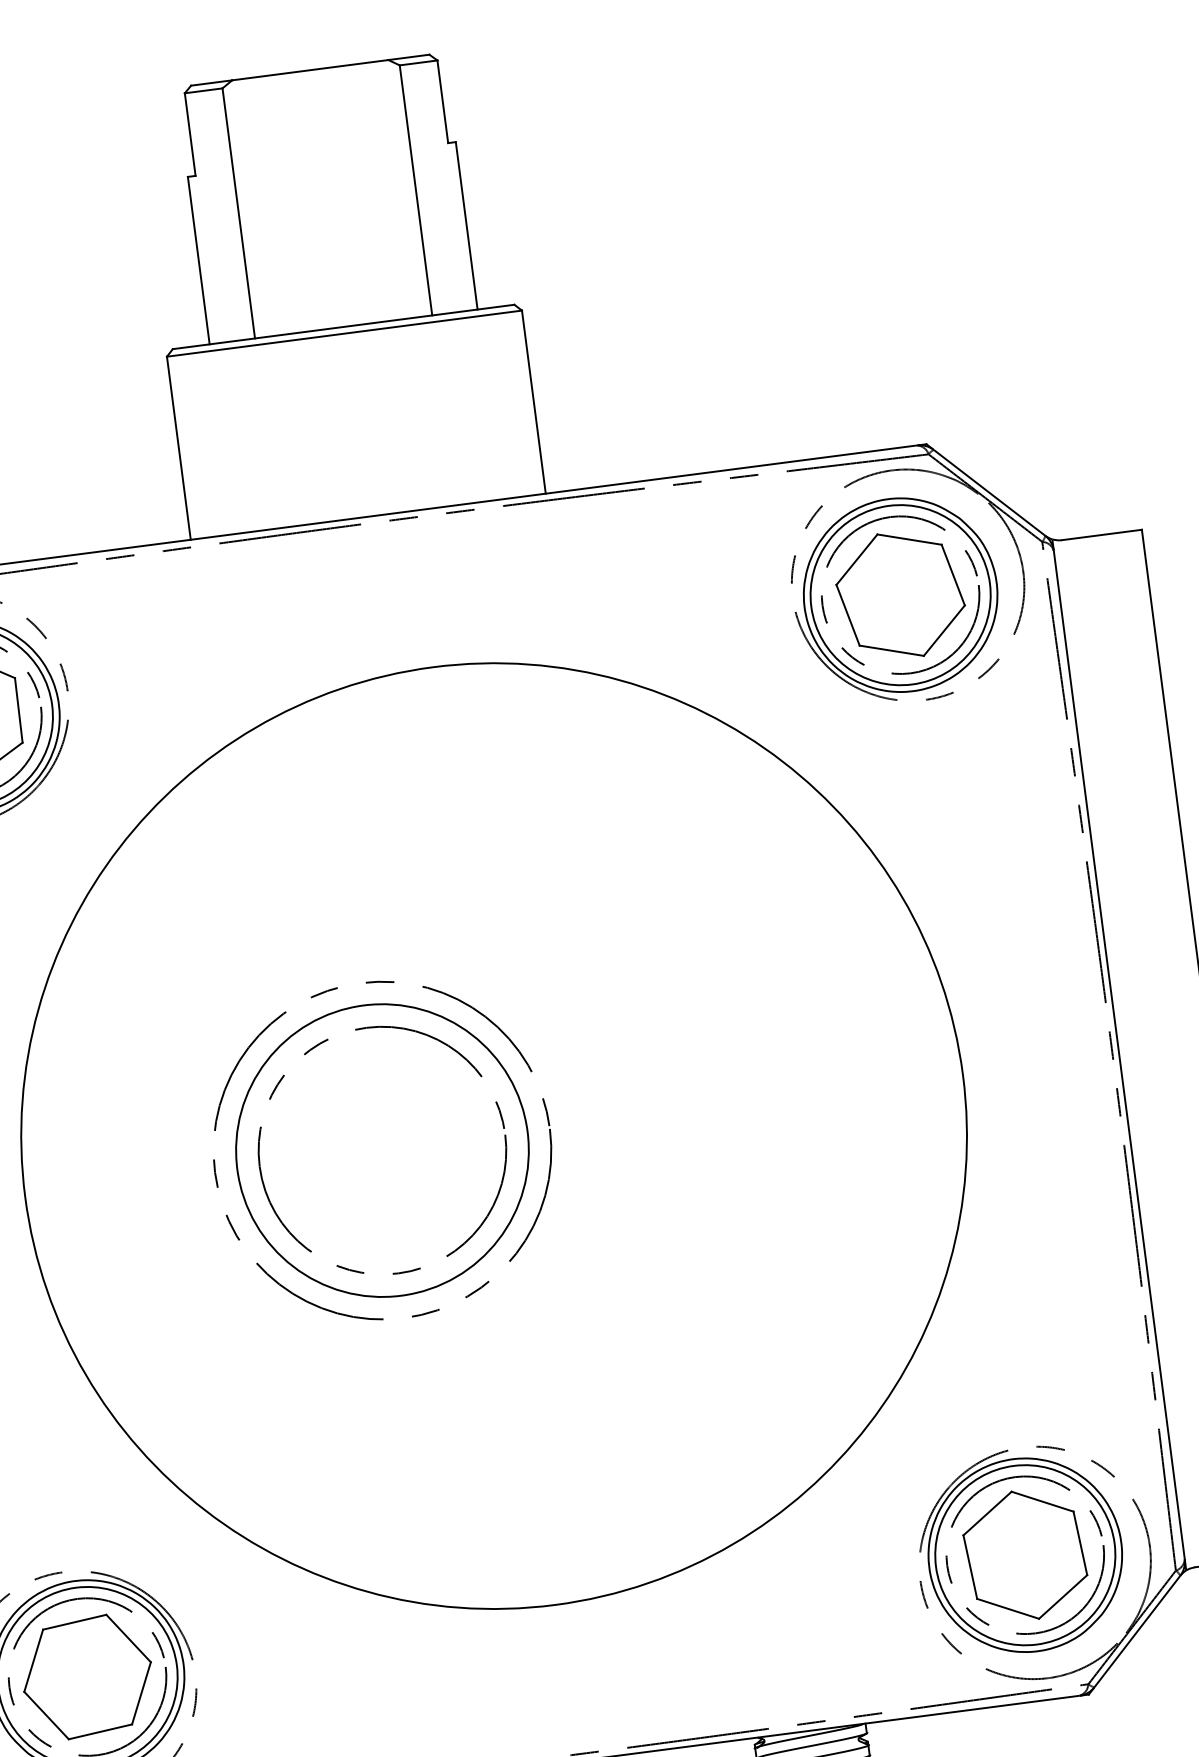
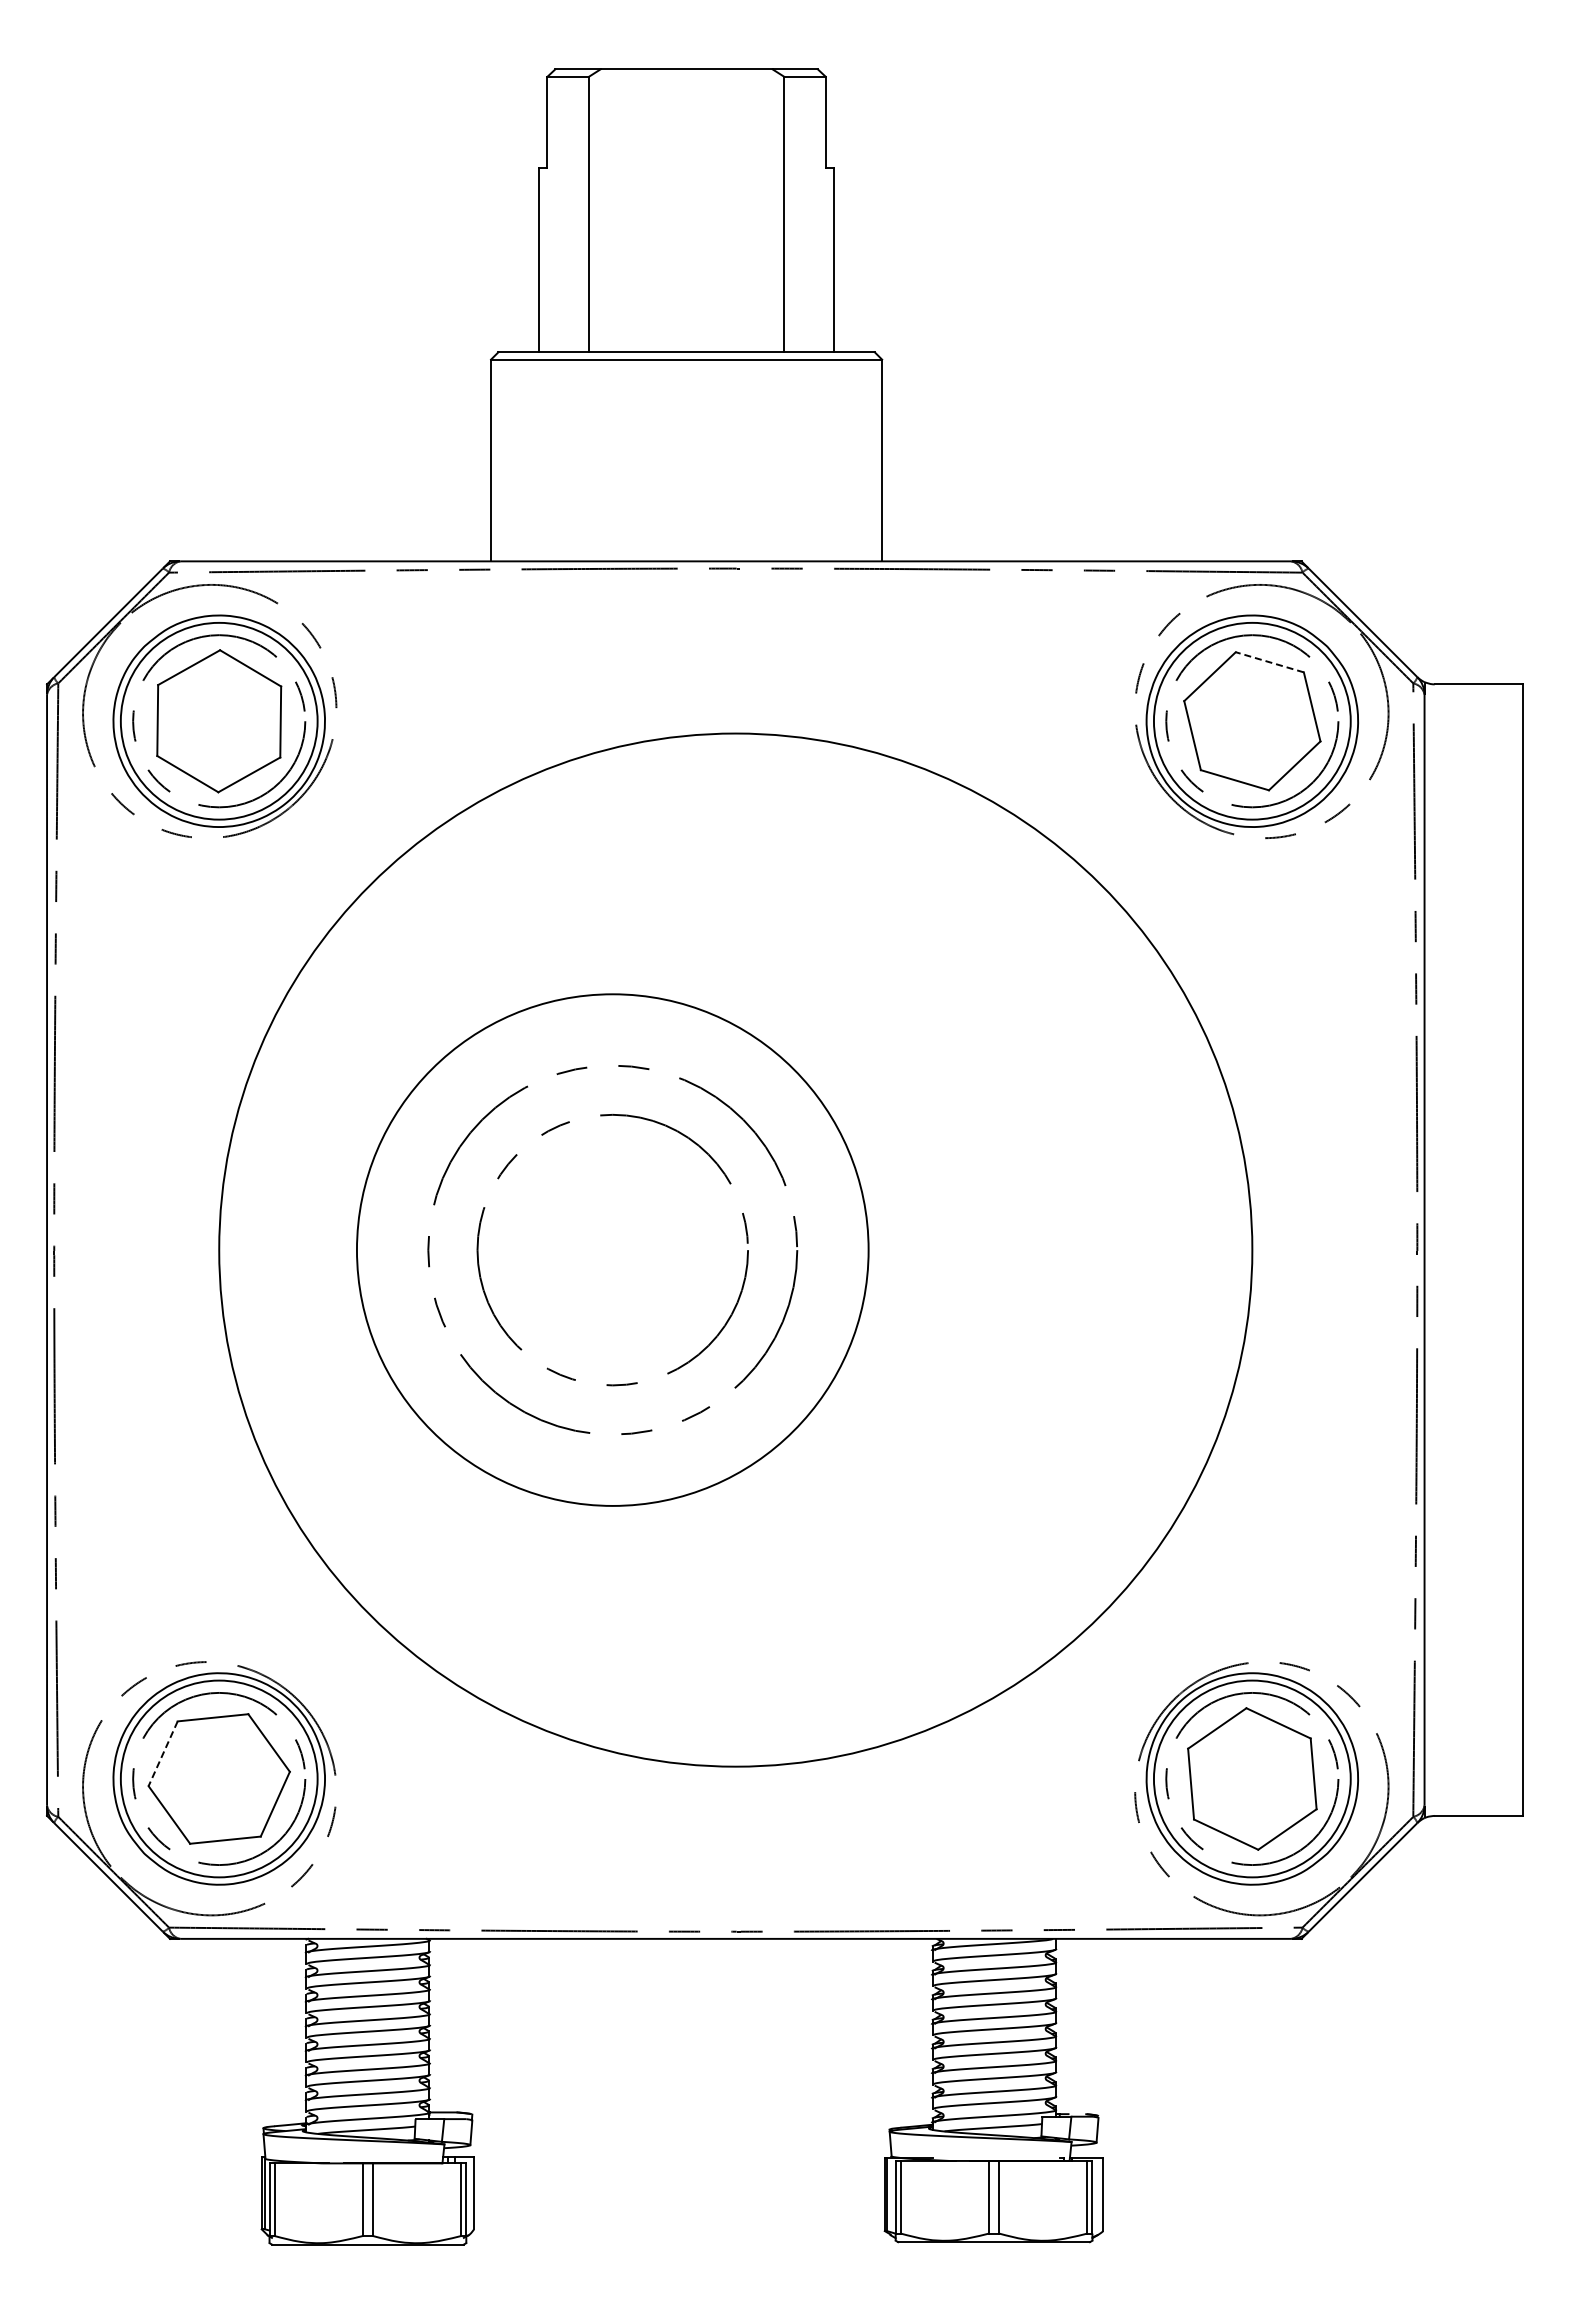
line: (909, 539) -> (1269, 662), solid -> dashed
circle: (382, 1150) -> (612, 1250), size x1.6
line: (34, 1660) -> (163, 1753), solid -> dashed

